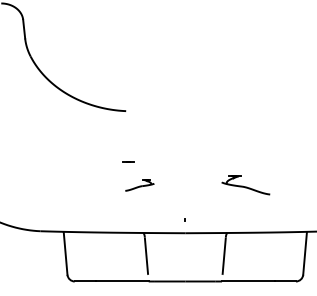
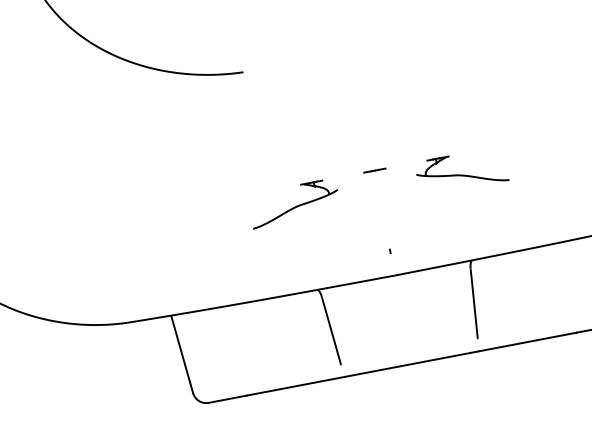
line: (128, 161) -> (374, 169), moved
part: (139, 185) -> (294, 204), size x1.67
part: (245, 185) -> (461, 172), moved

